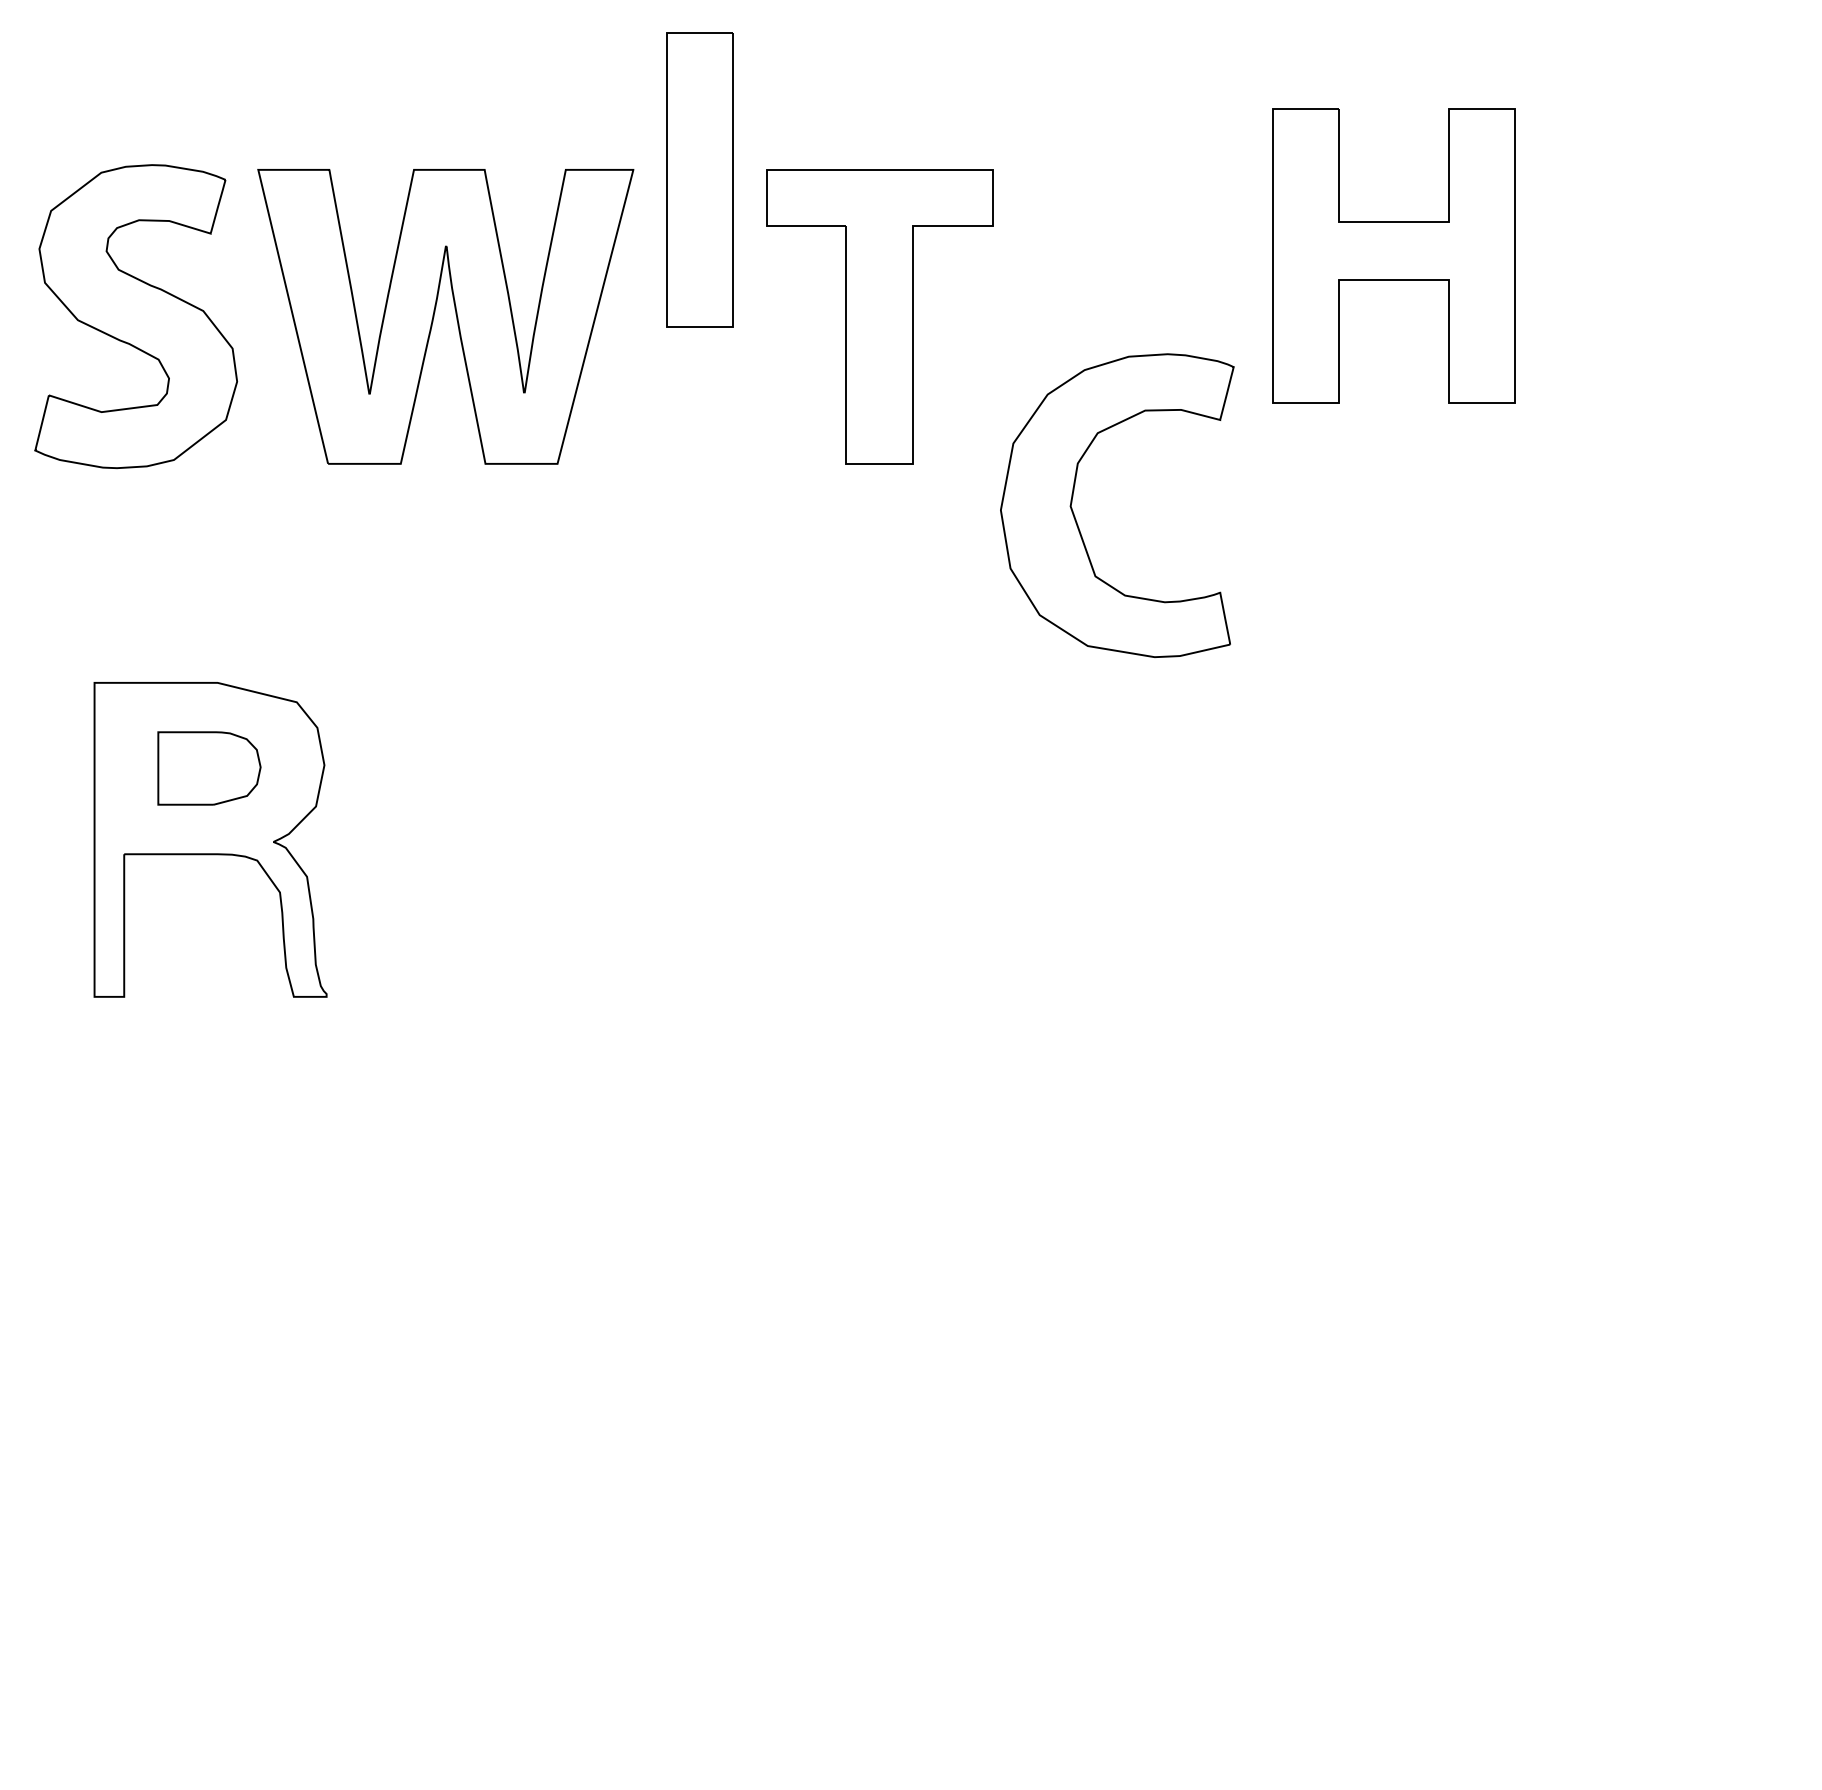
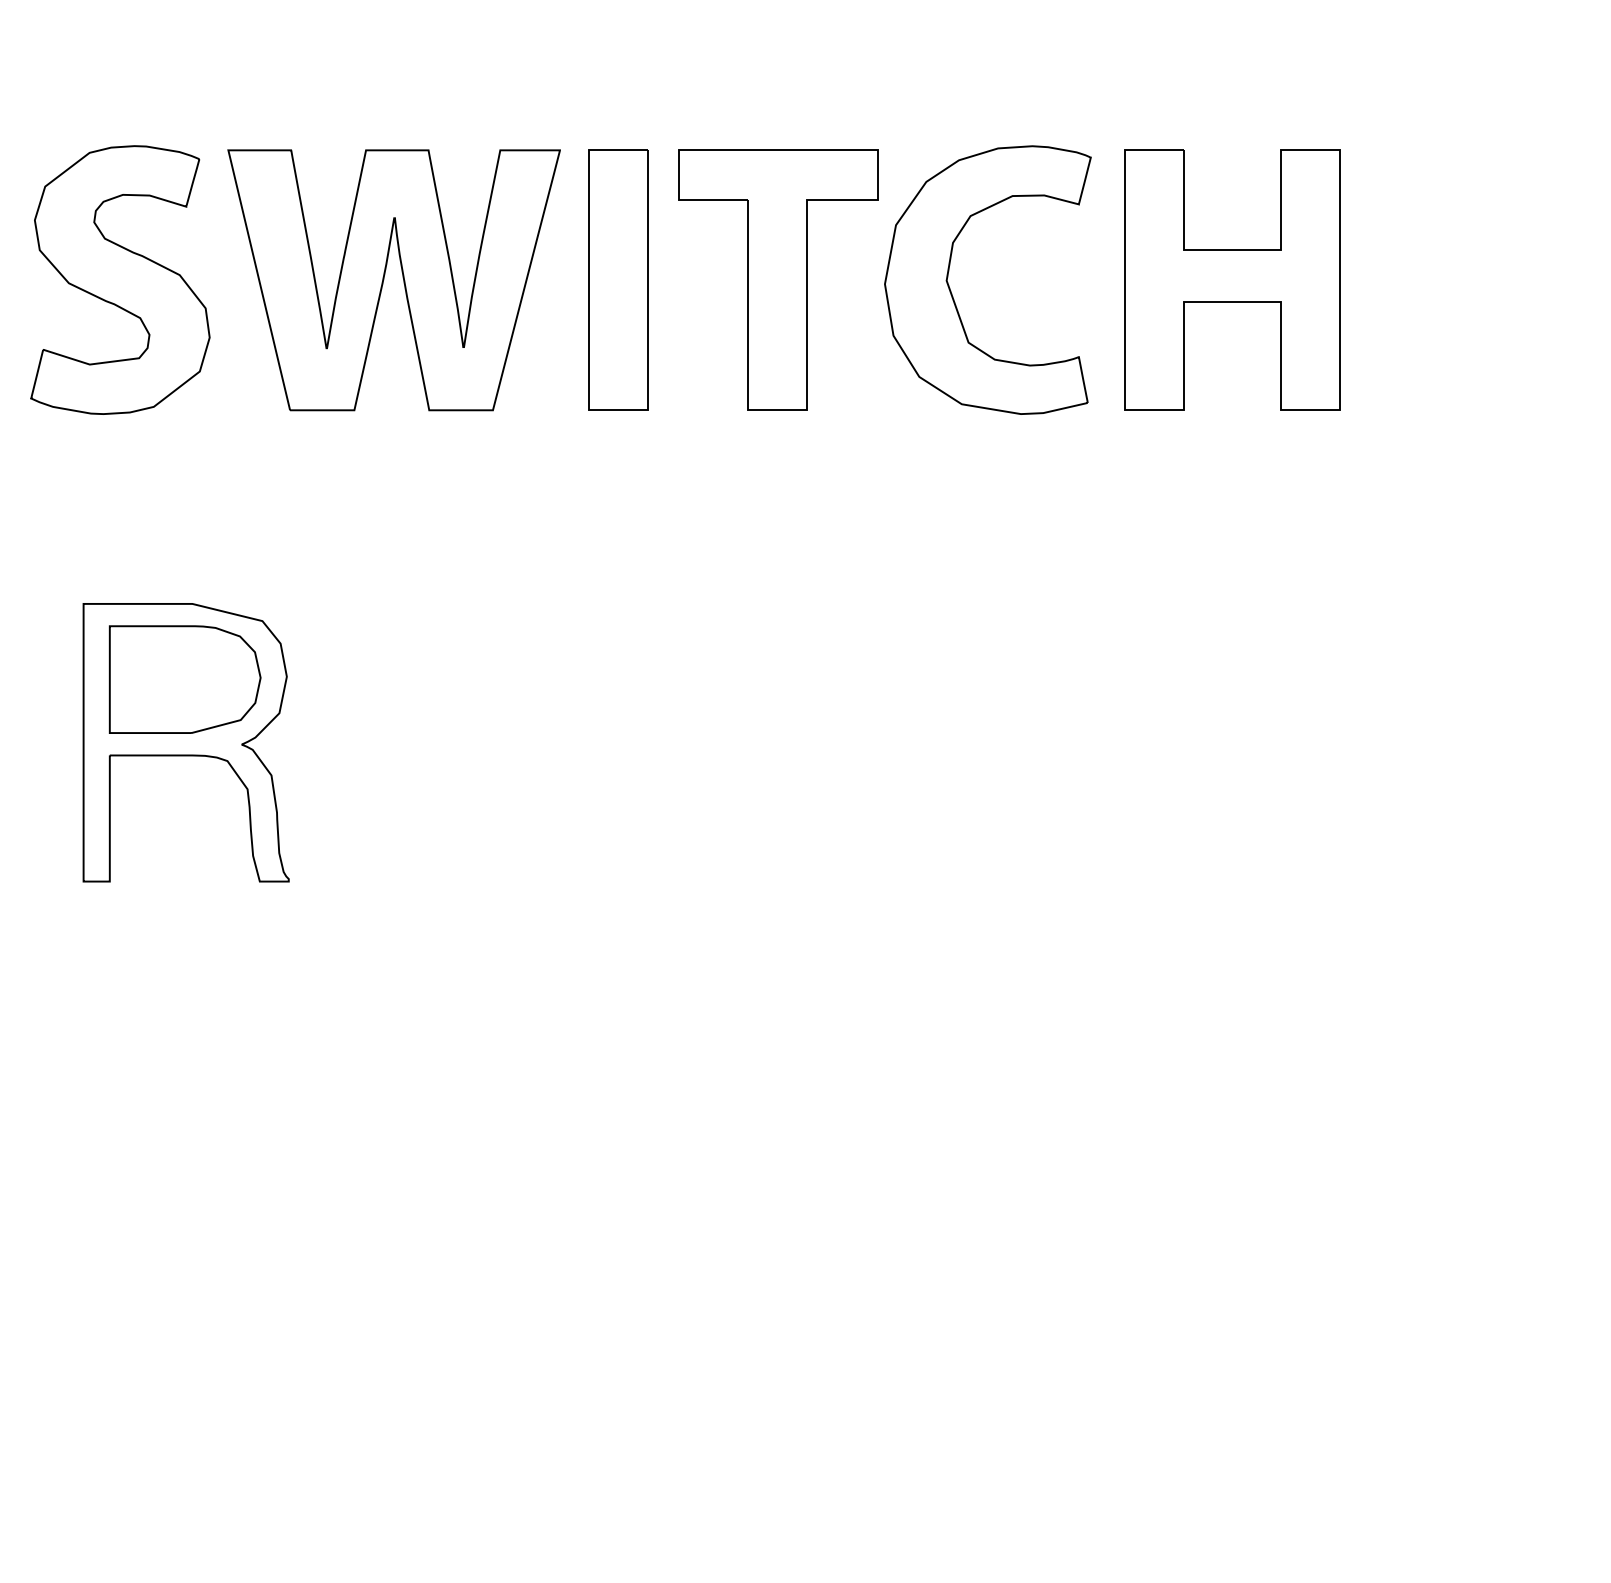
part: (699, 179) -> (618, 279), moved
part: (1393, 255) -> (1232, 279), moved
part: (1076, 519) -> (951, 292), moved
part: (209, 768) -> (185, 679), size x1.67

